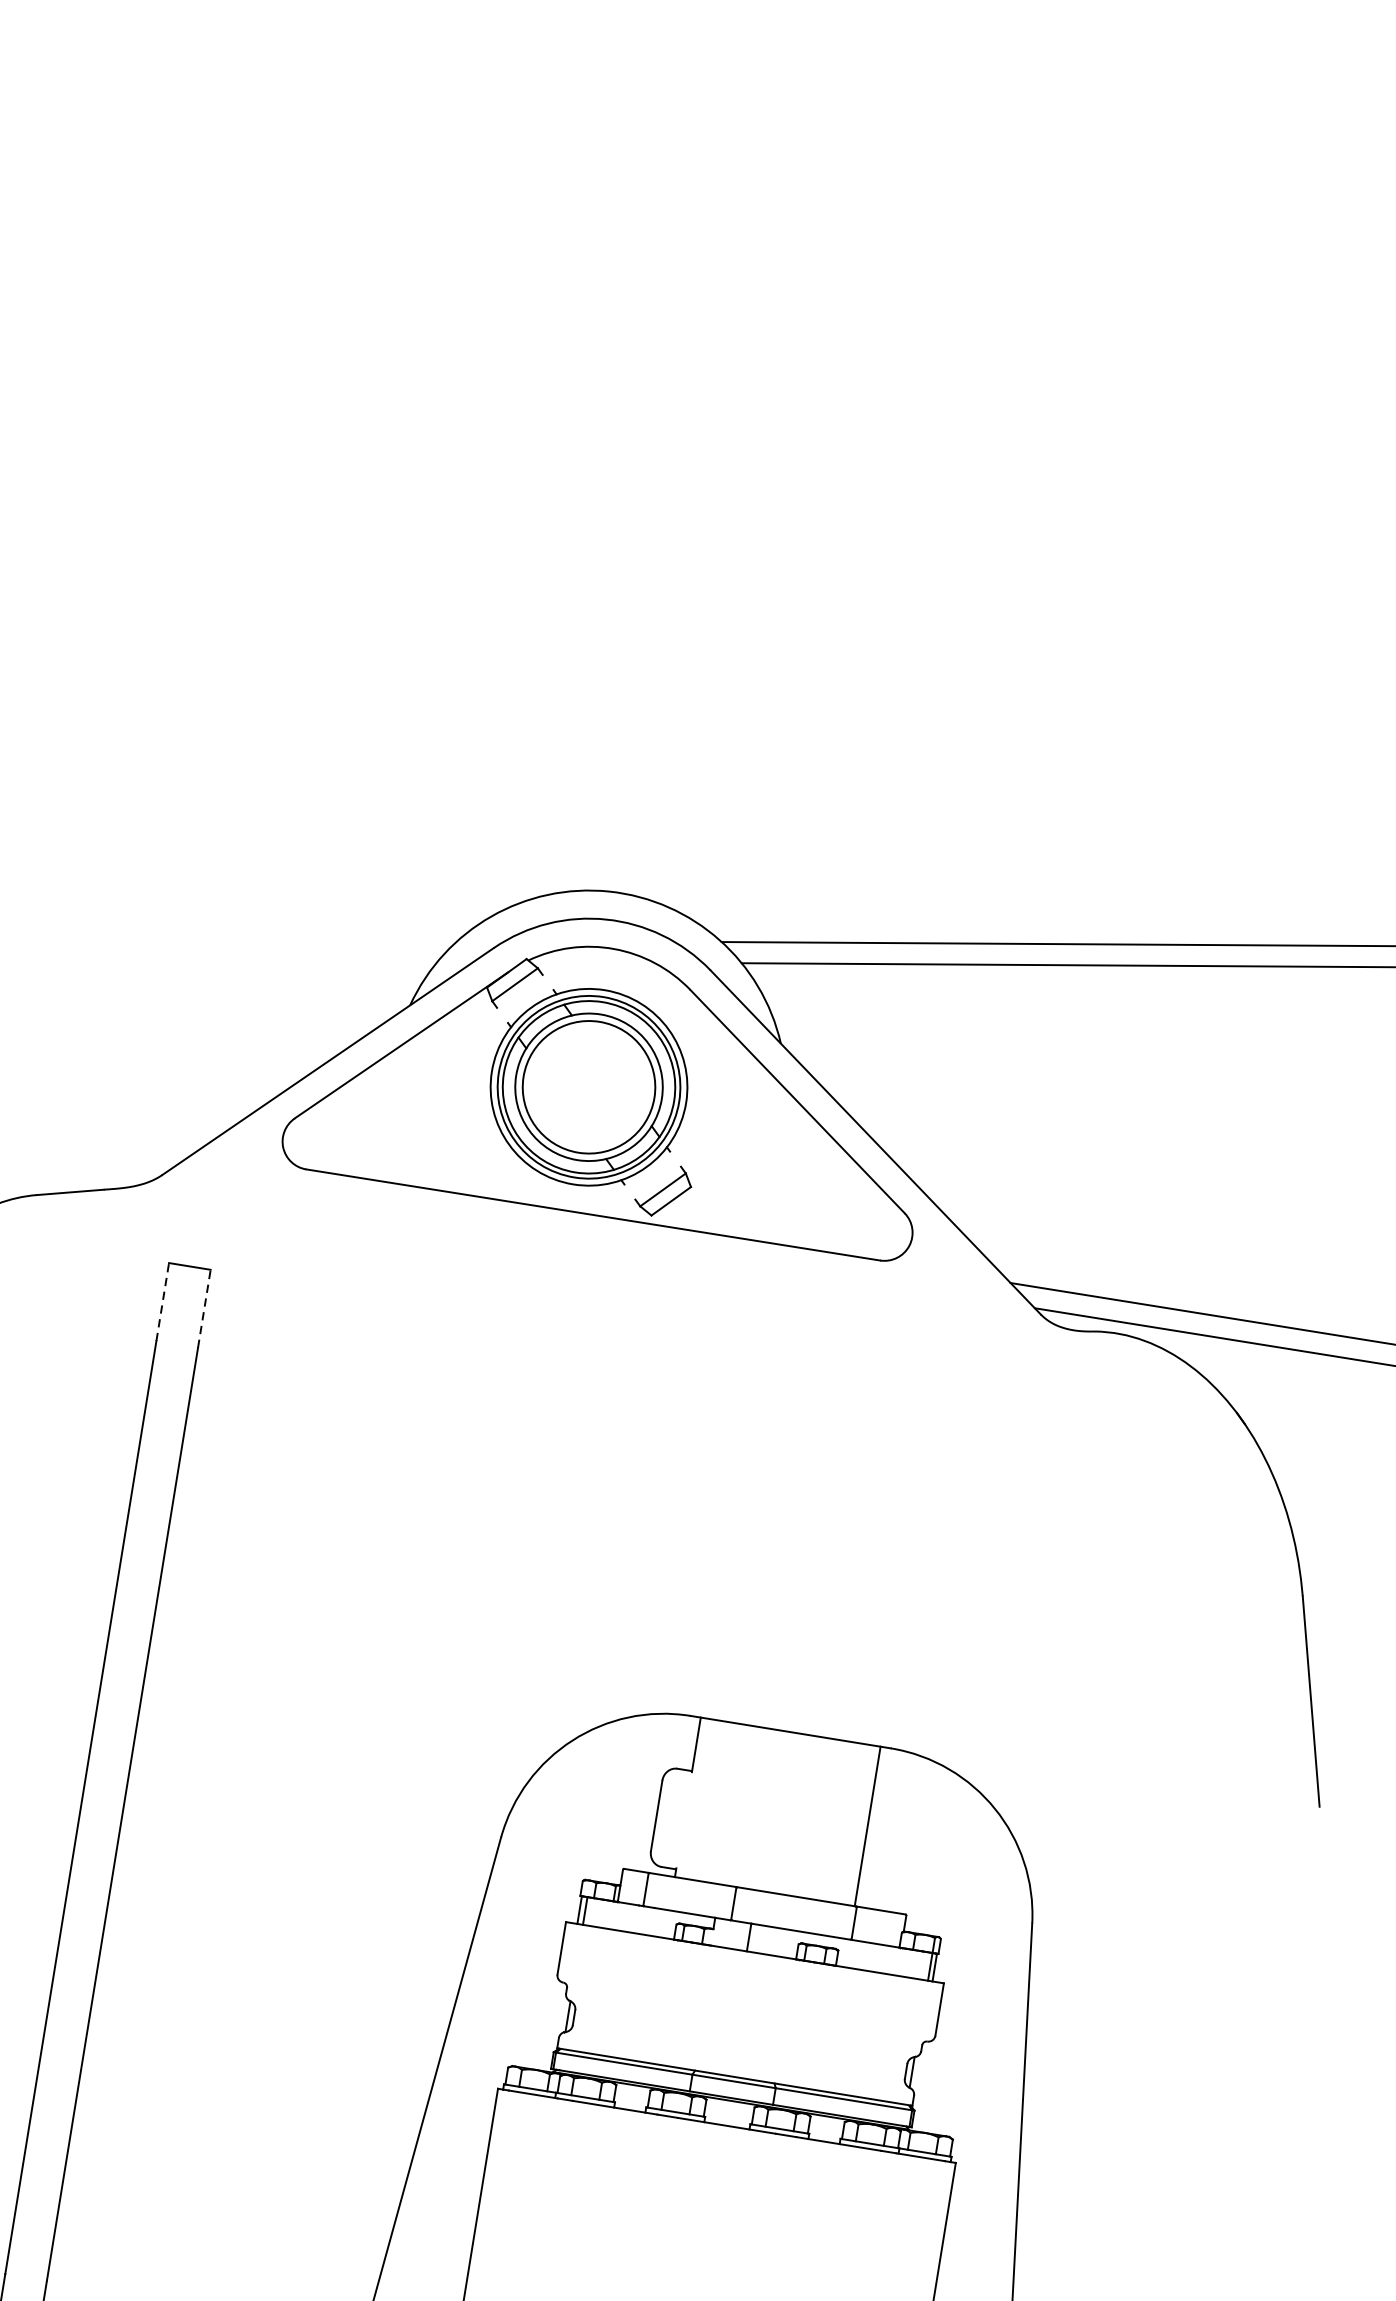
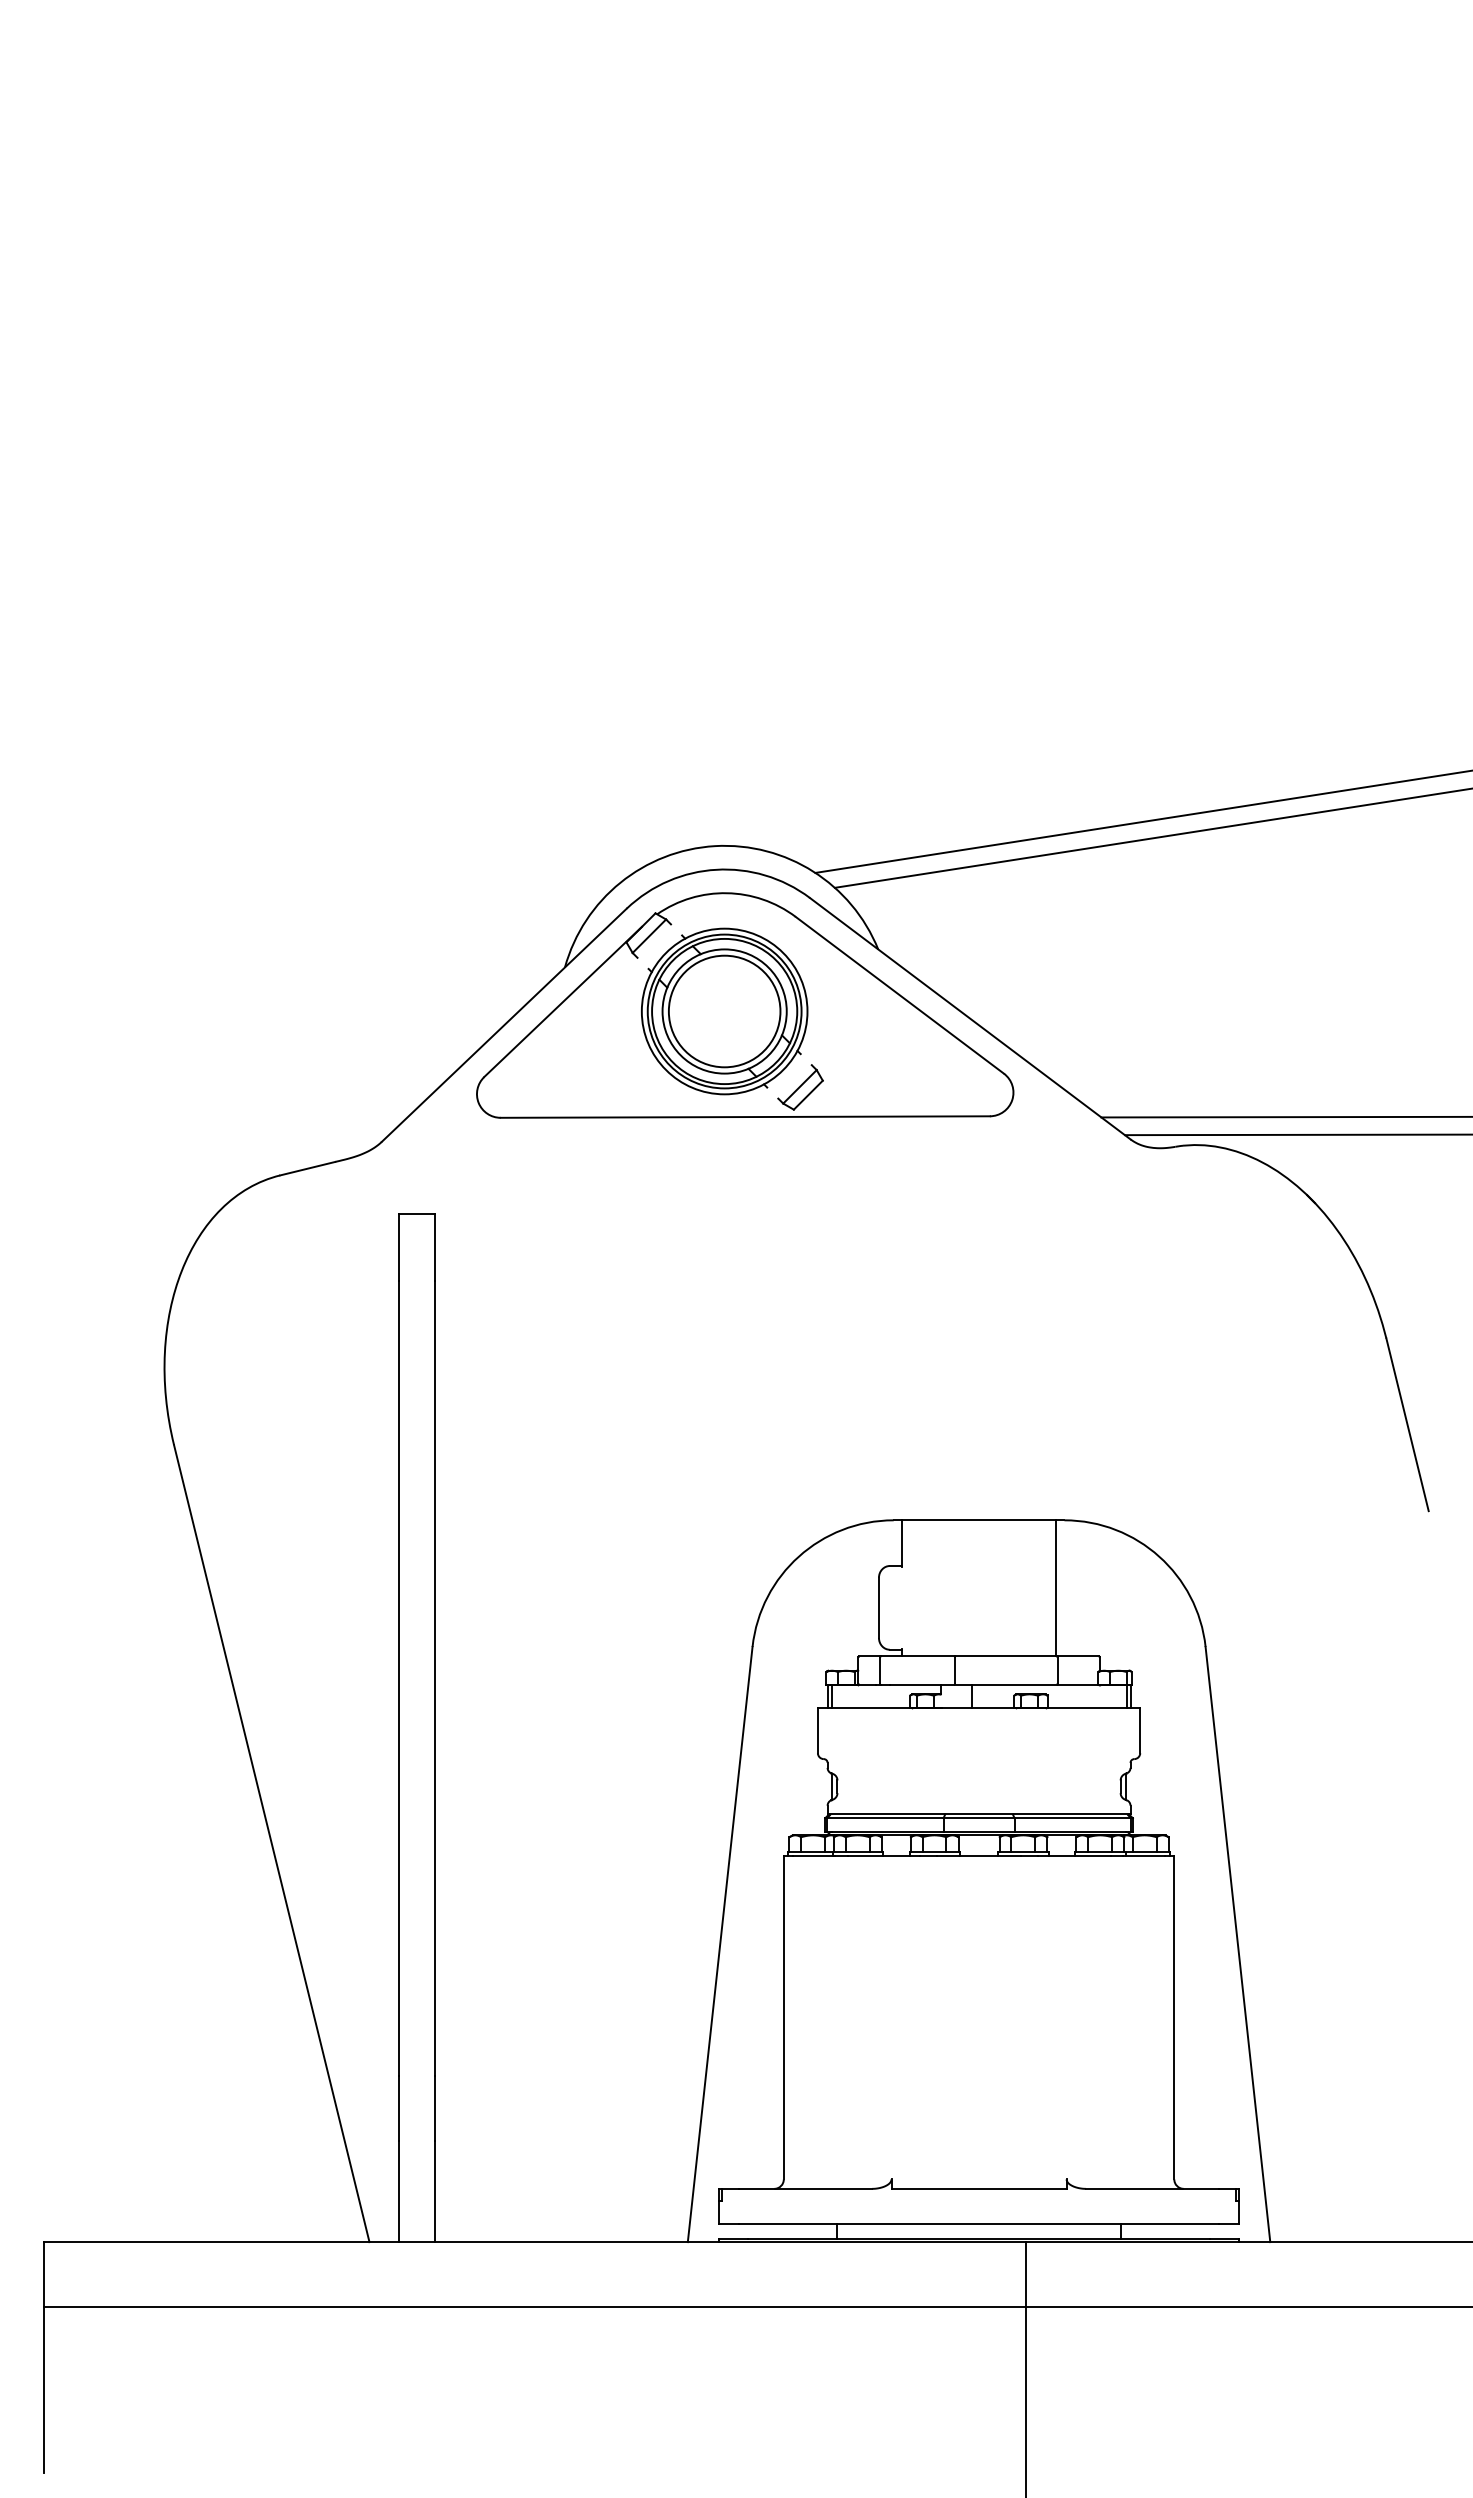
line: (163, 1301) -> (399, 1246), dashed -> solid
line: (204, 1307) -> (434, 1246), dashed -> solid

